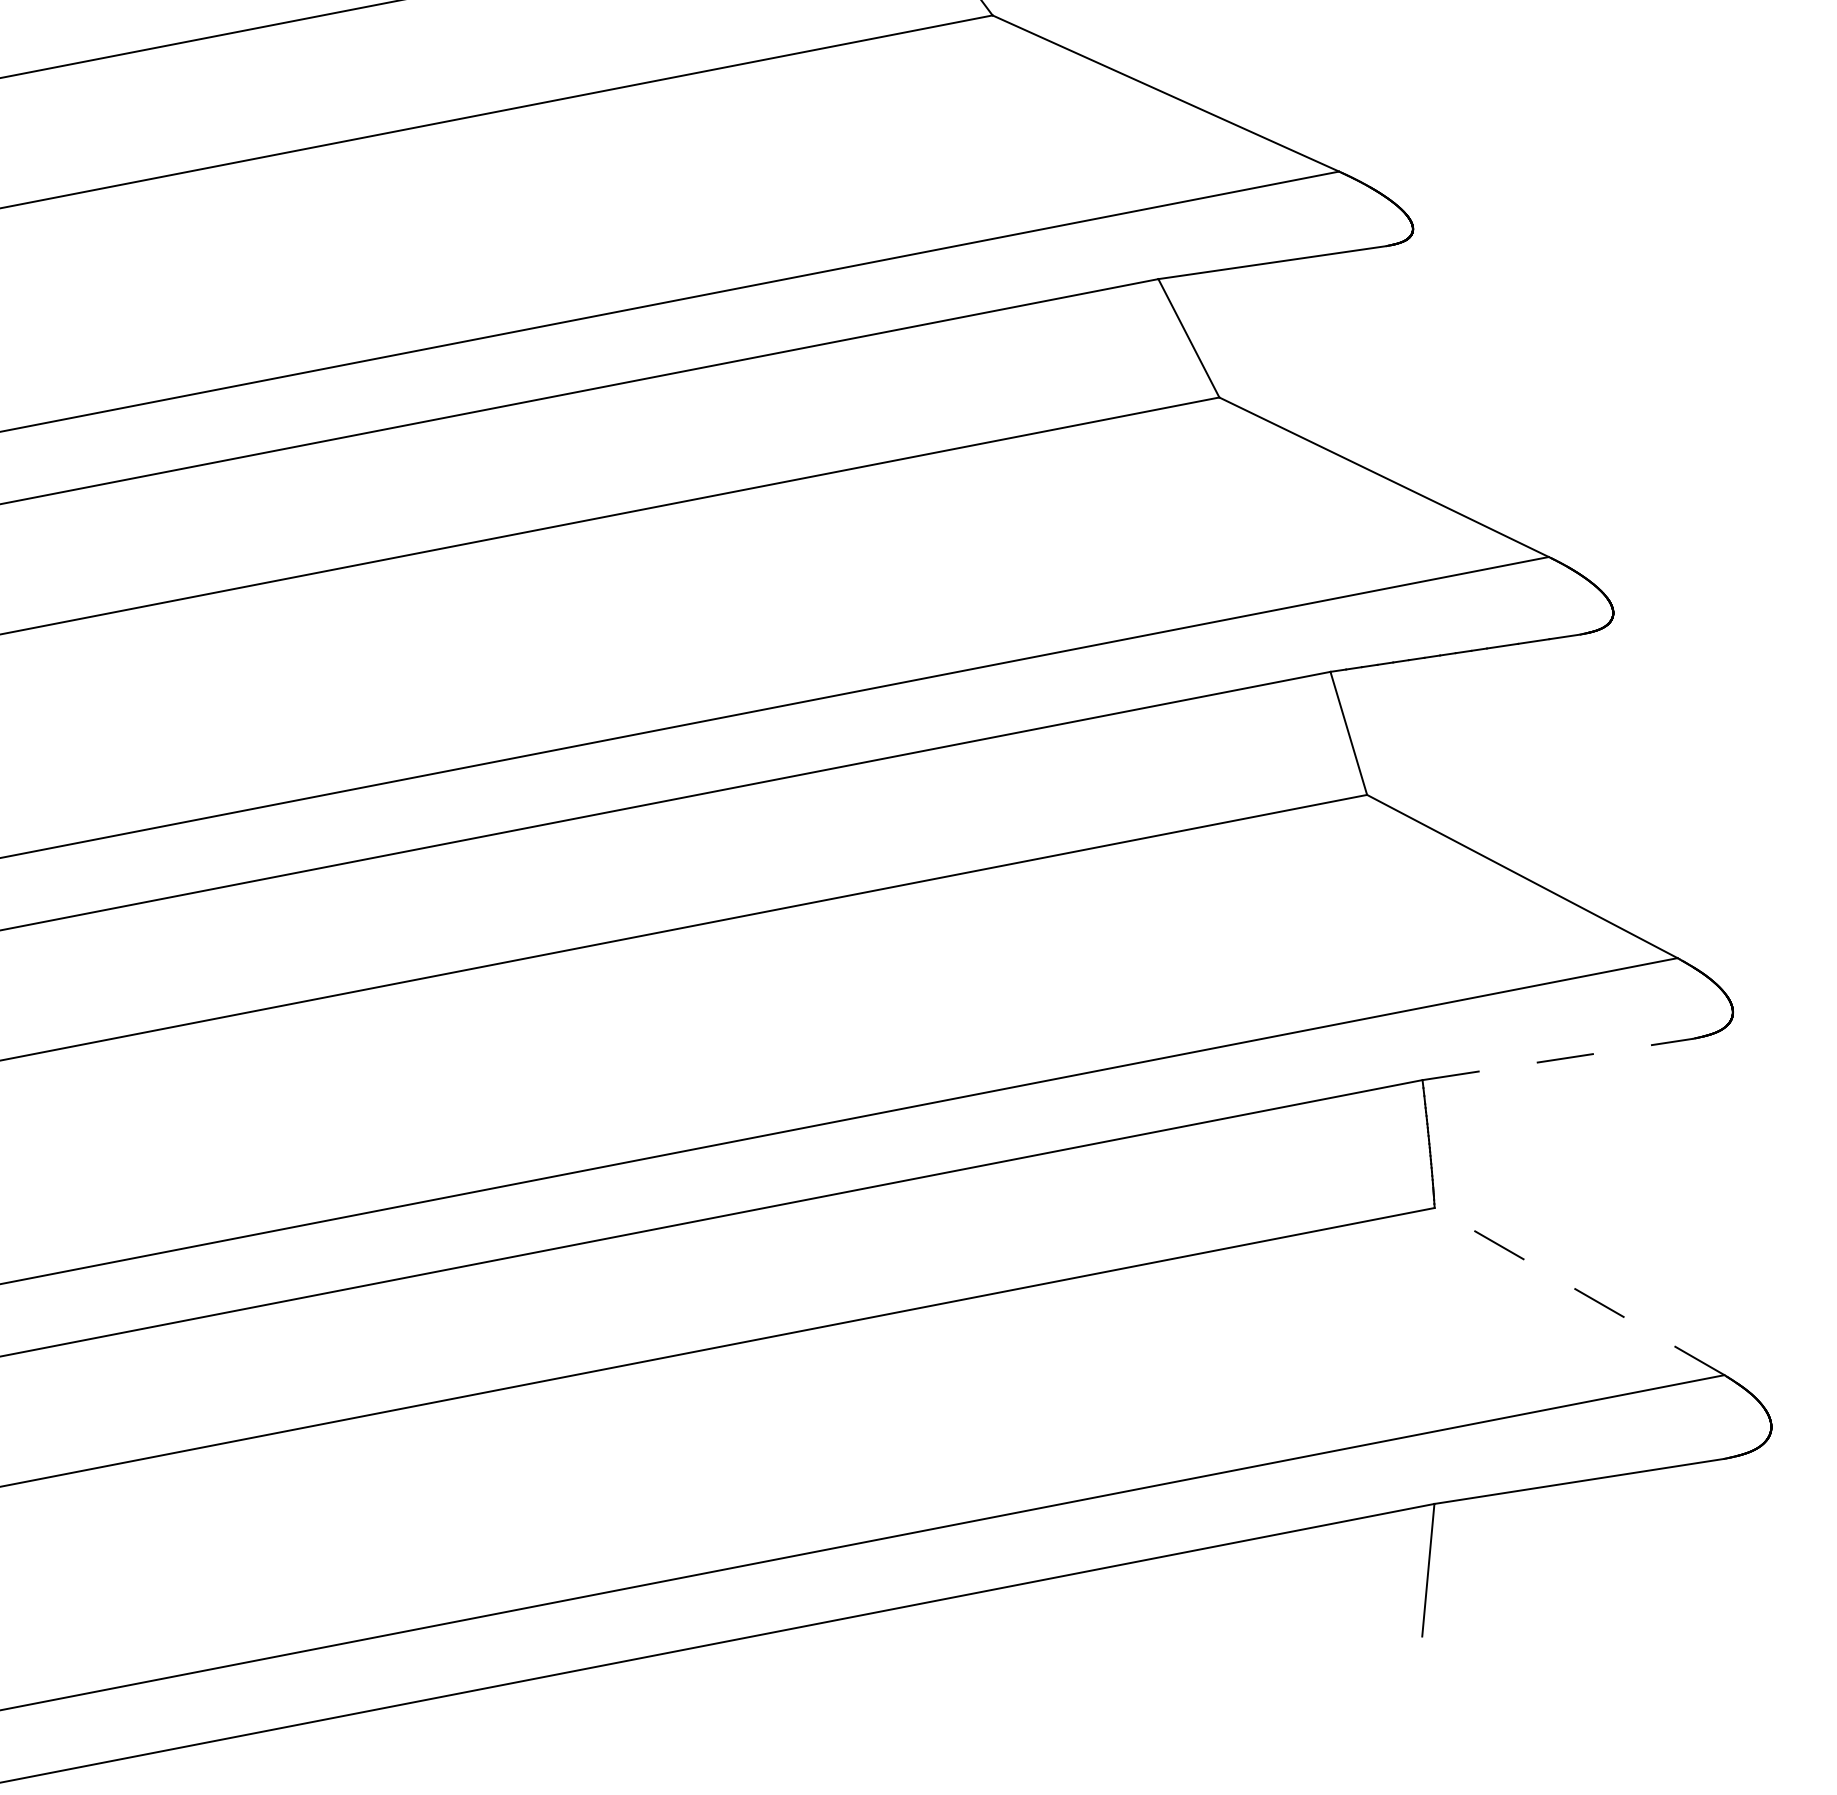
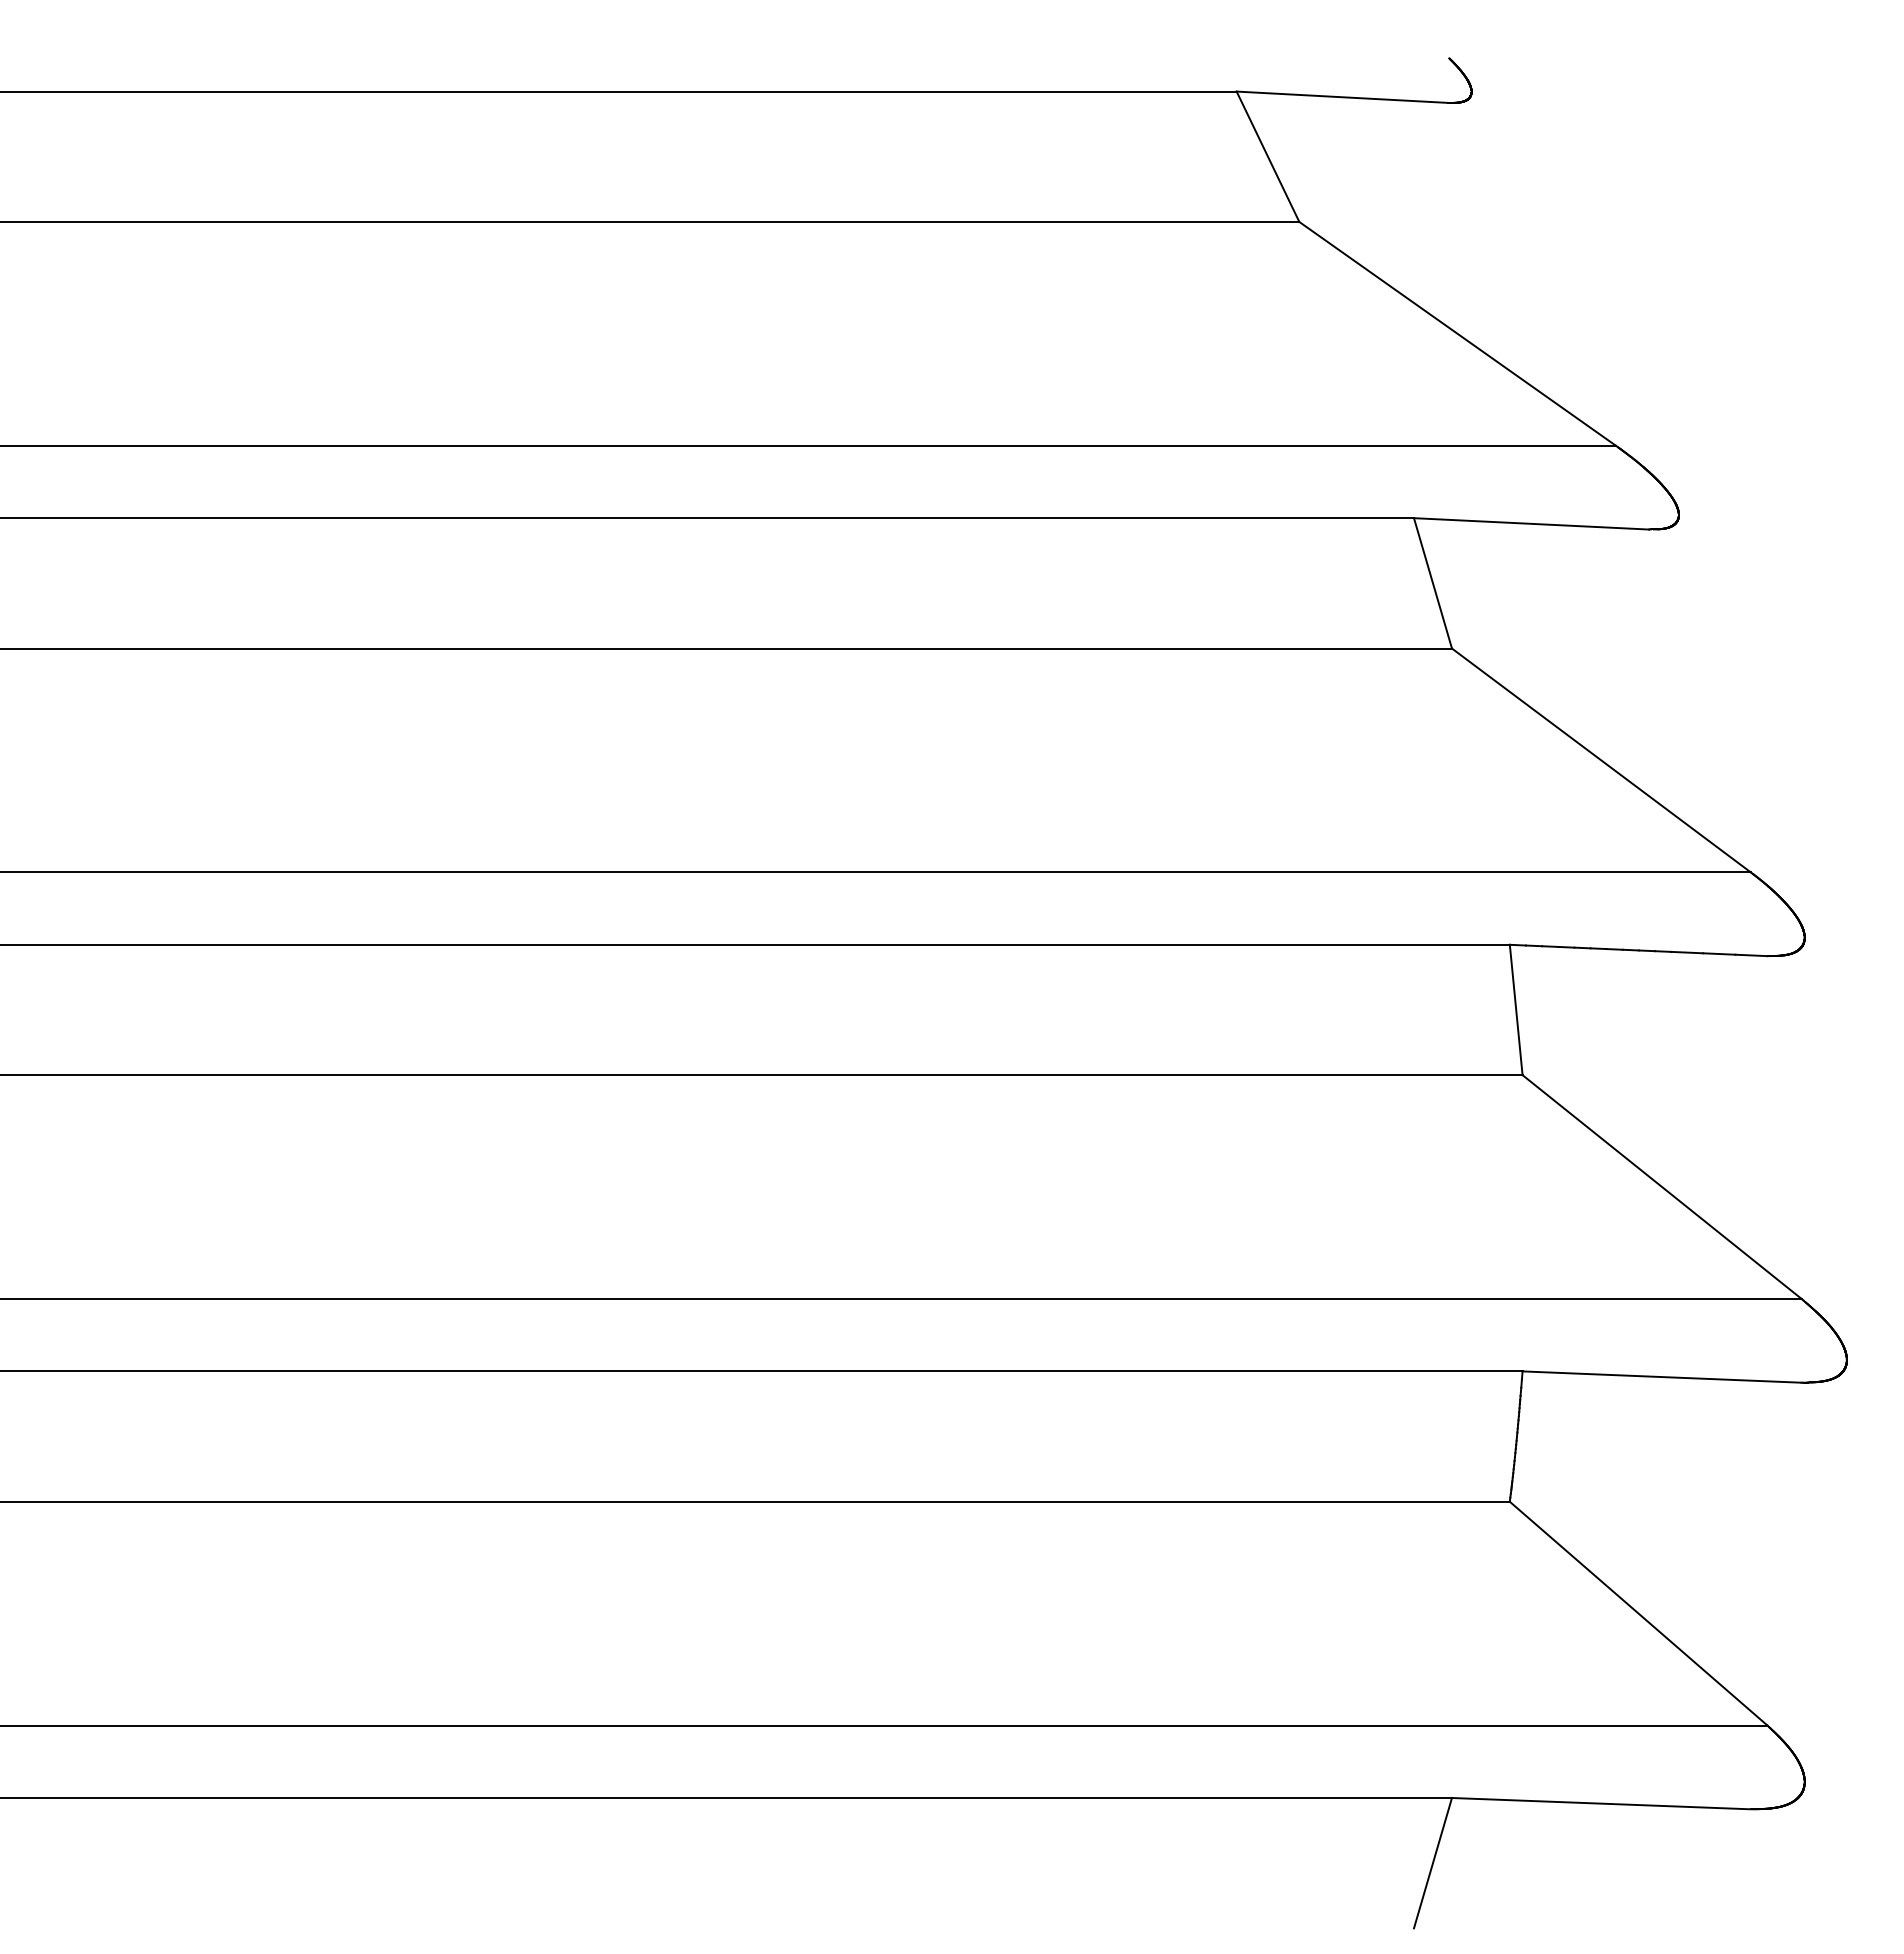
line: (1558, 1059) -> (1662, 1377), dashed -> solid
line: (1579, 1291) -> (1638, 1613), dashed -> solid

